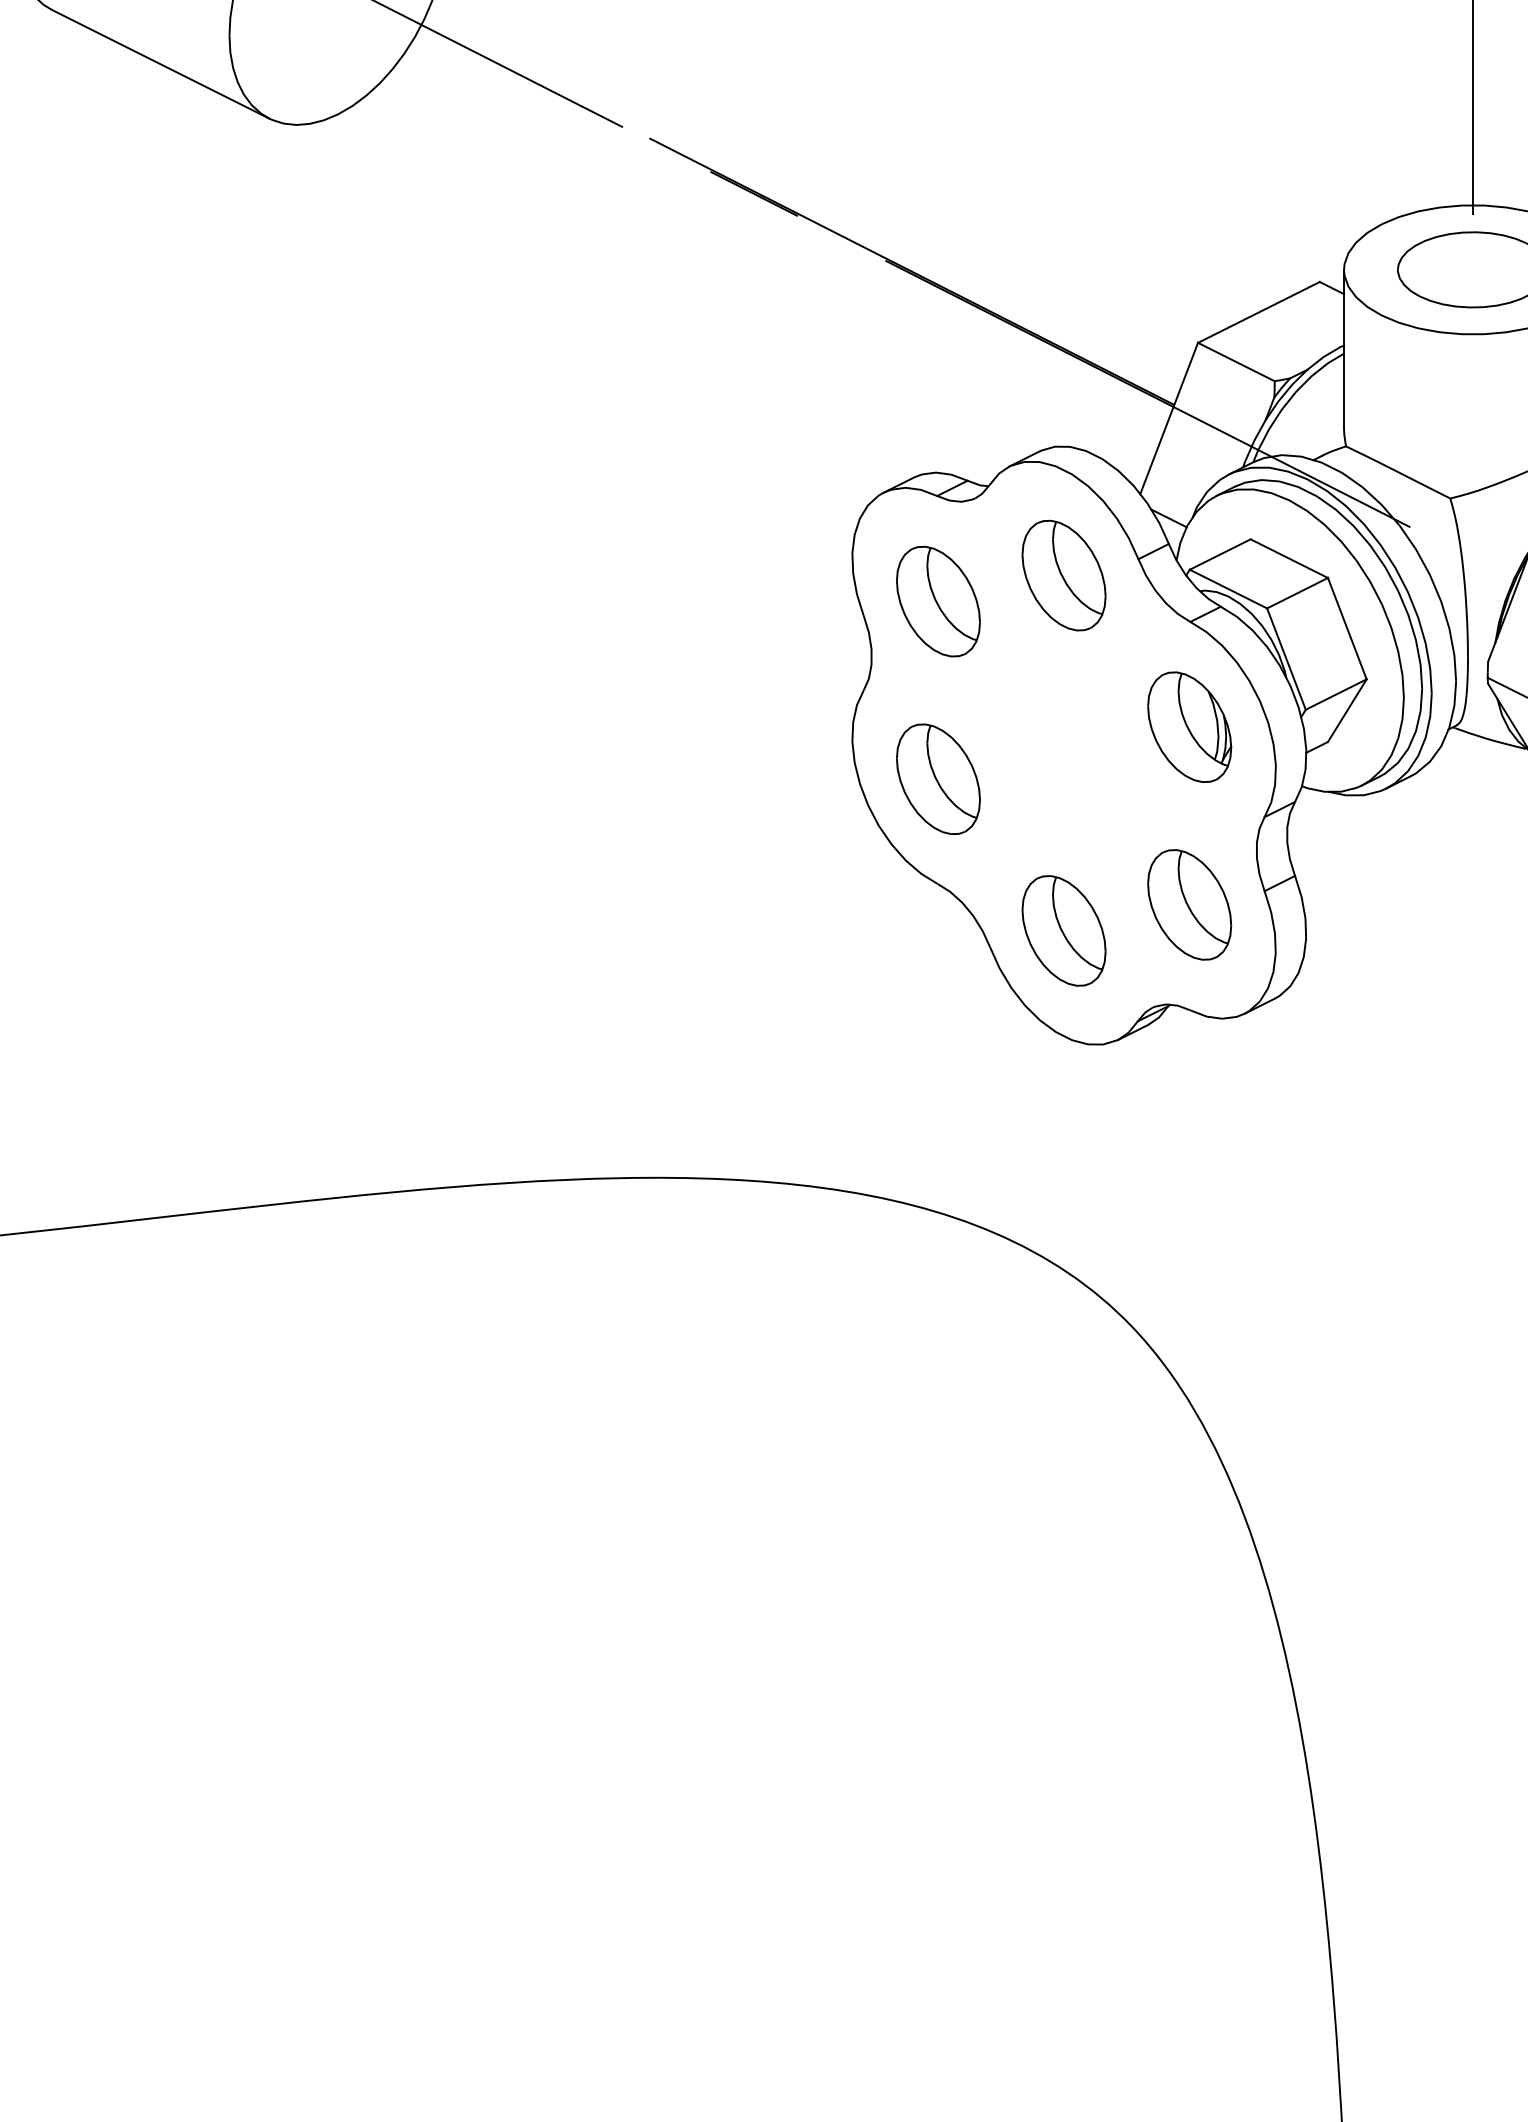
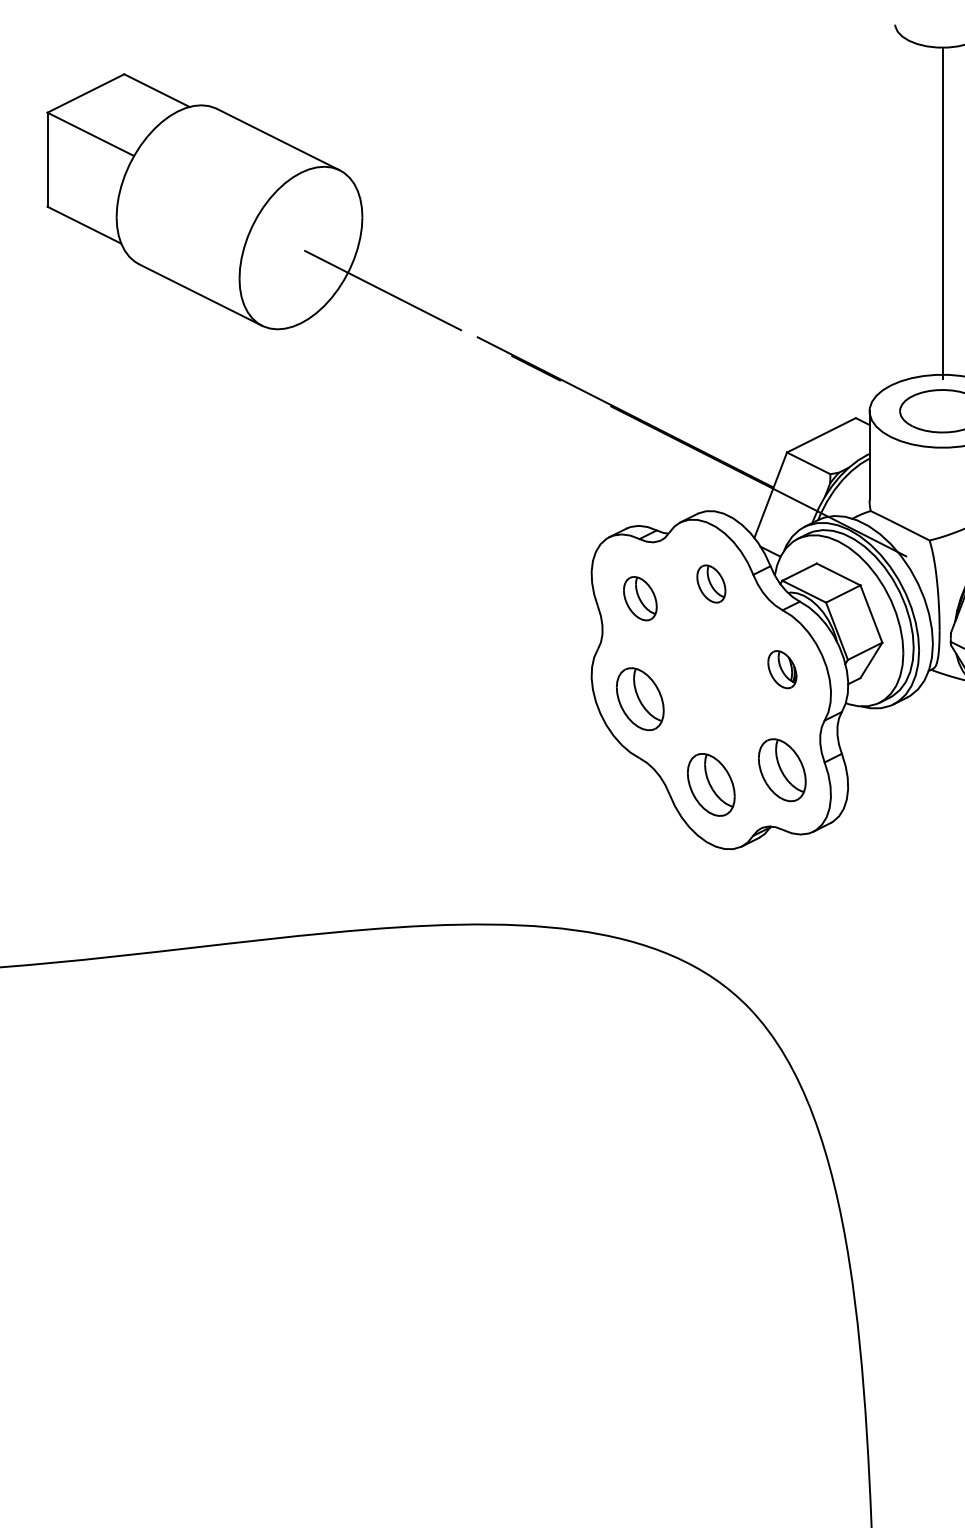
part: (1064, 574) -> (711, 583), size x0.6
part: (938, 601) -> (640, 598), size x0.7
part: (1190, 726) -> (782, 669), size x0.6

